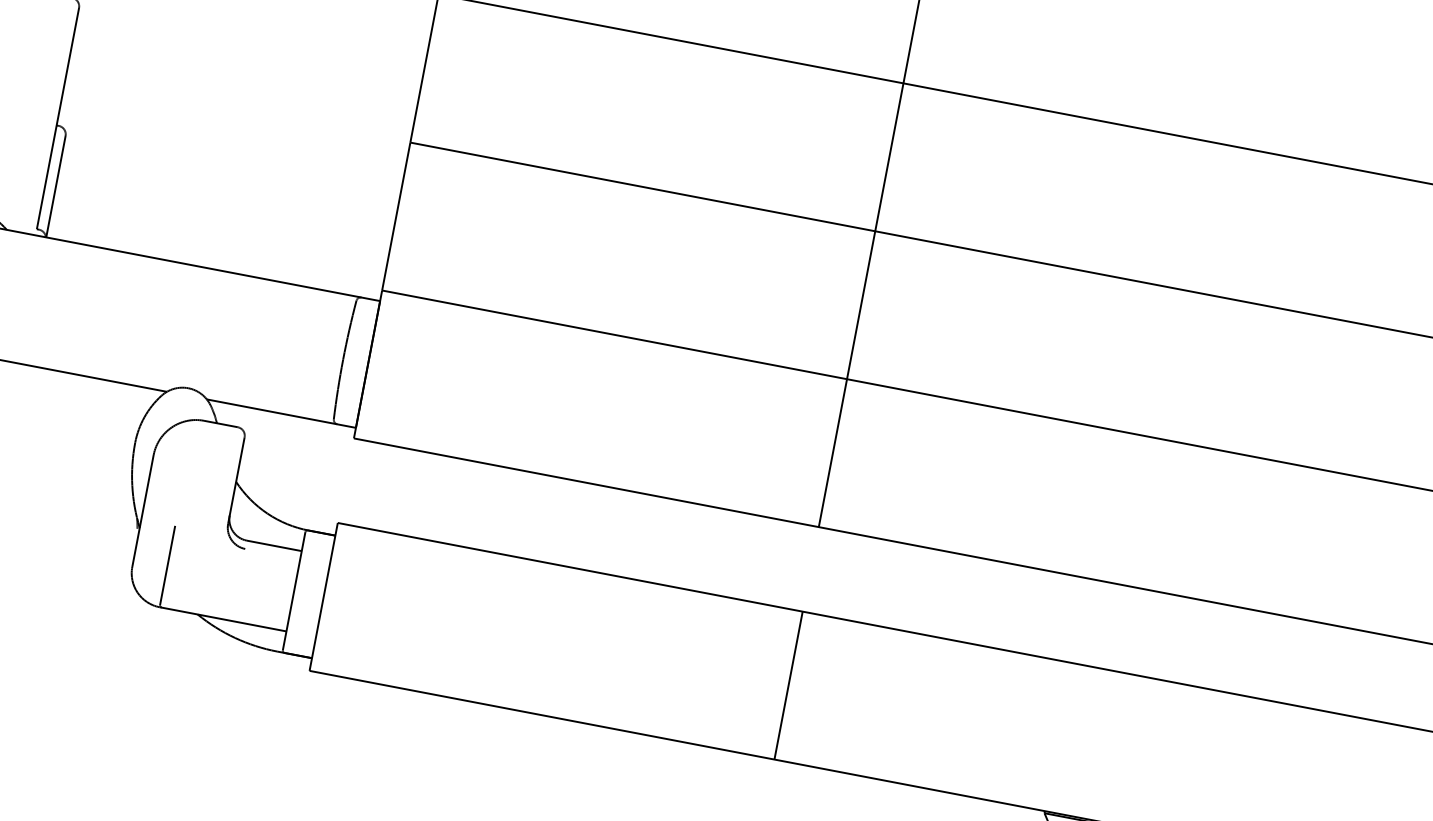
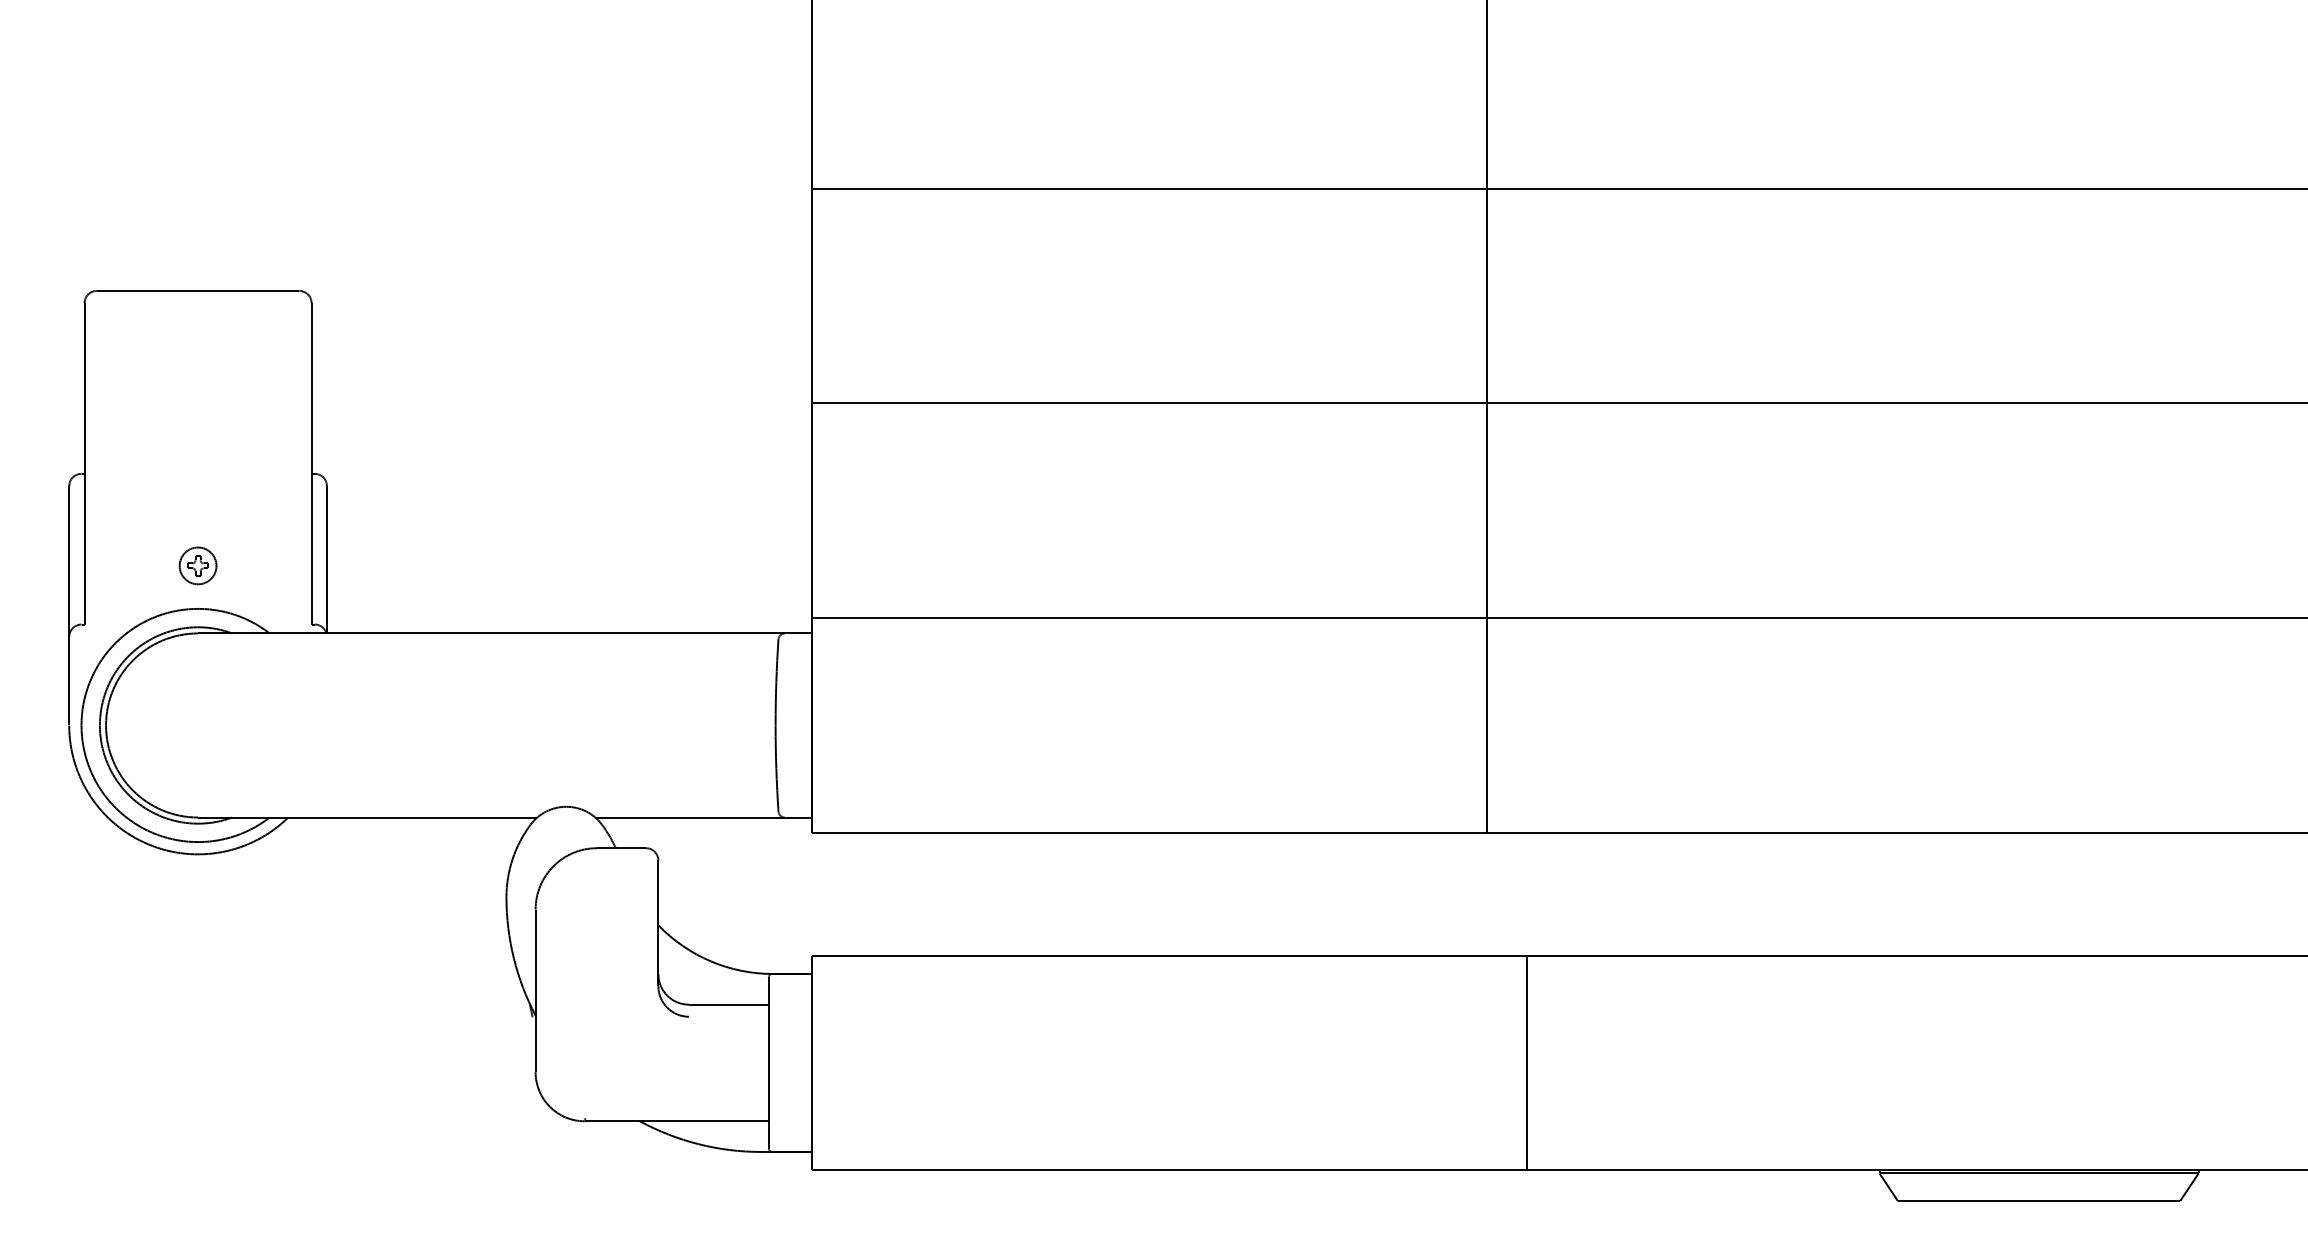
line: (167, 565) -> (584, 1060), removed
line: (788, 685) -> (1526, 1062), moved

